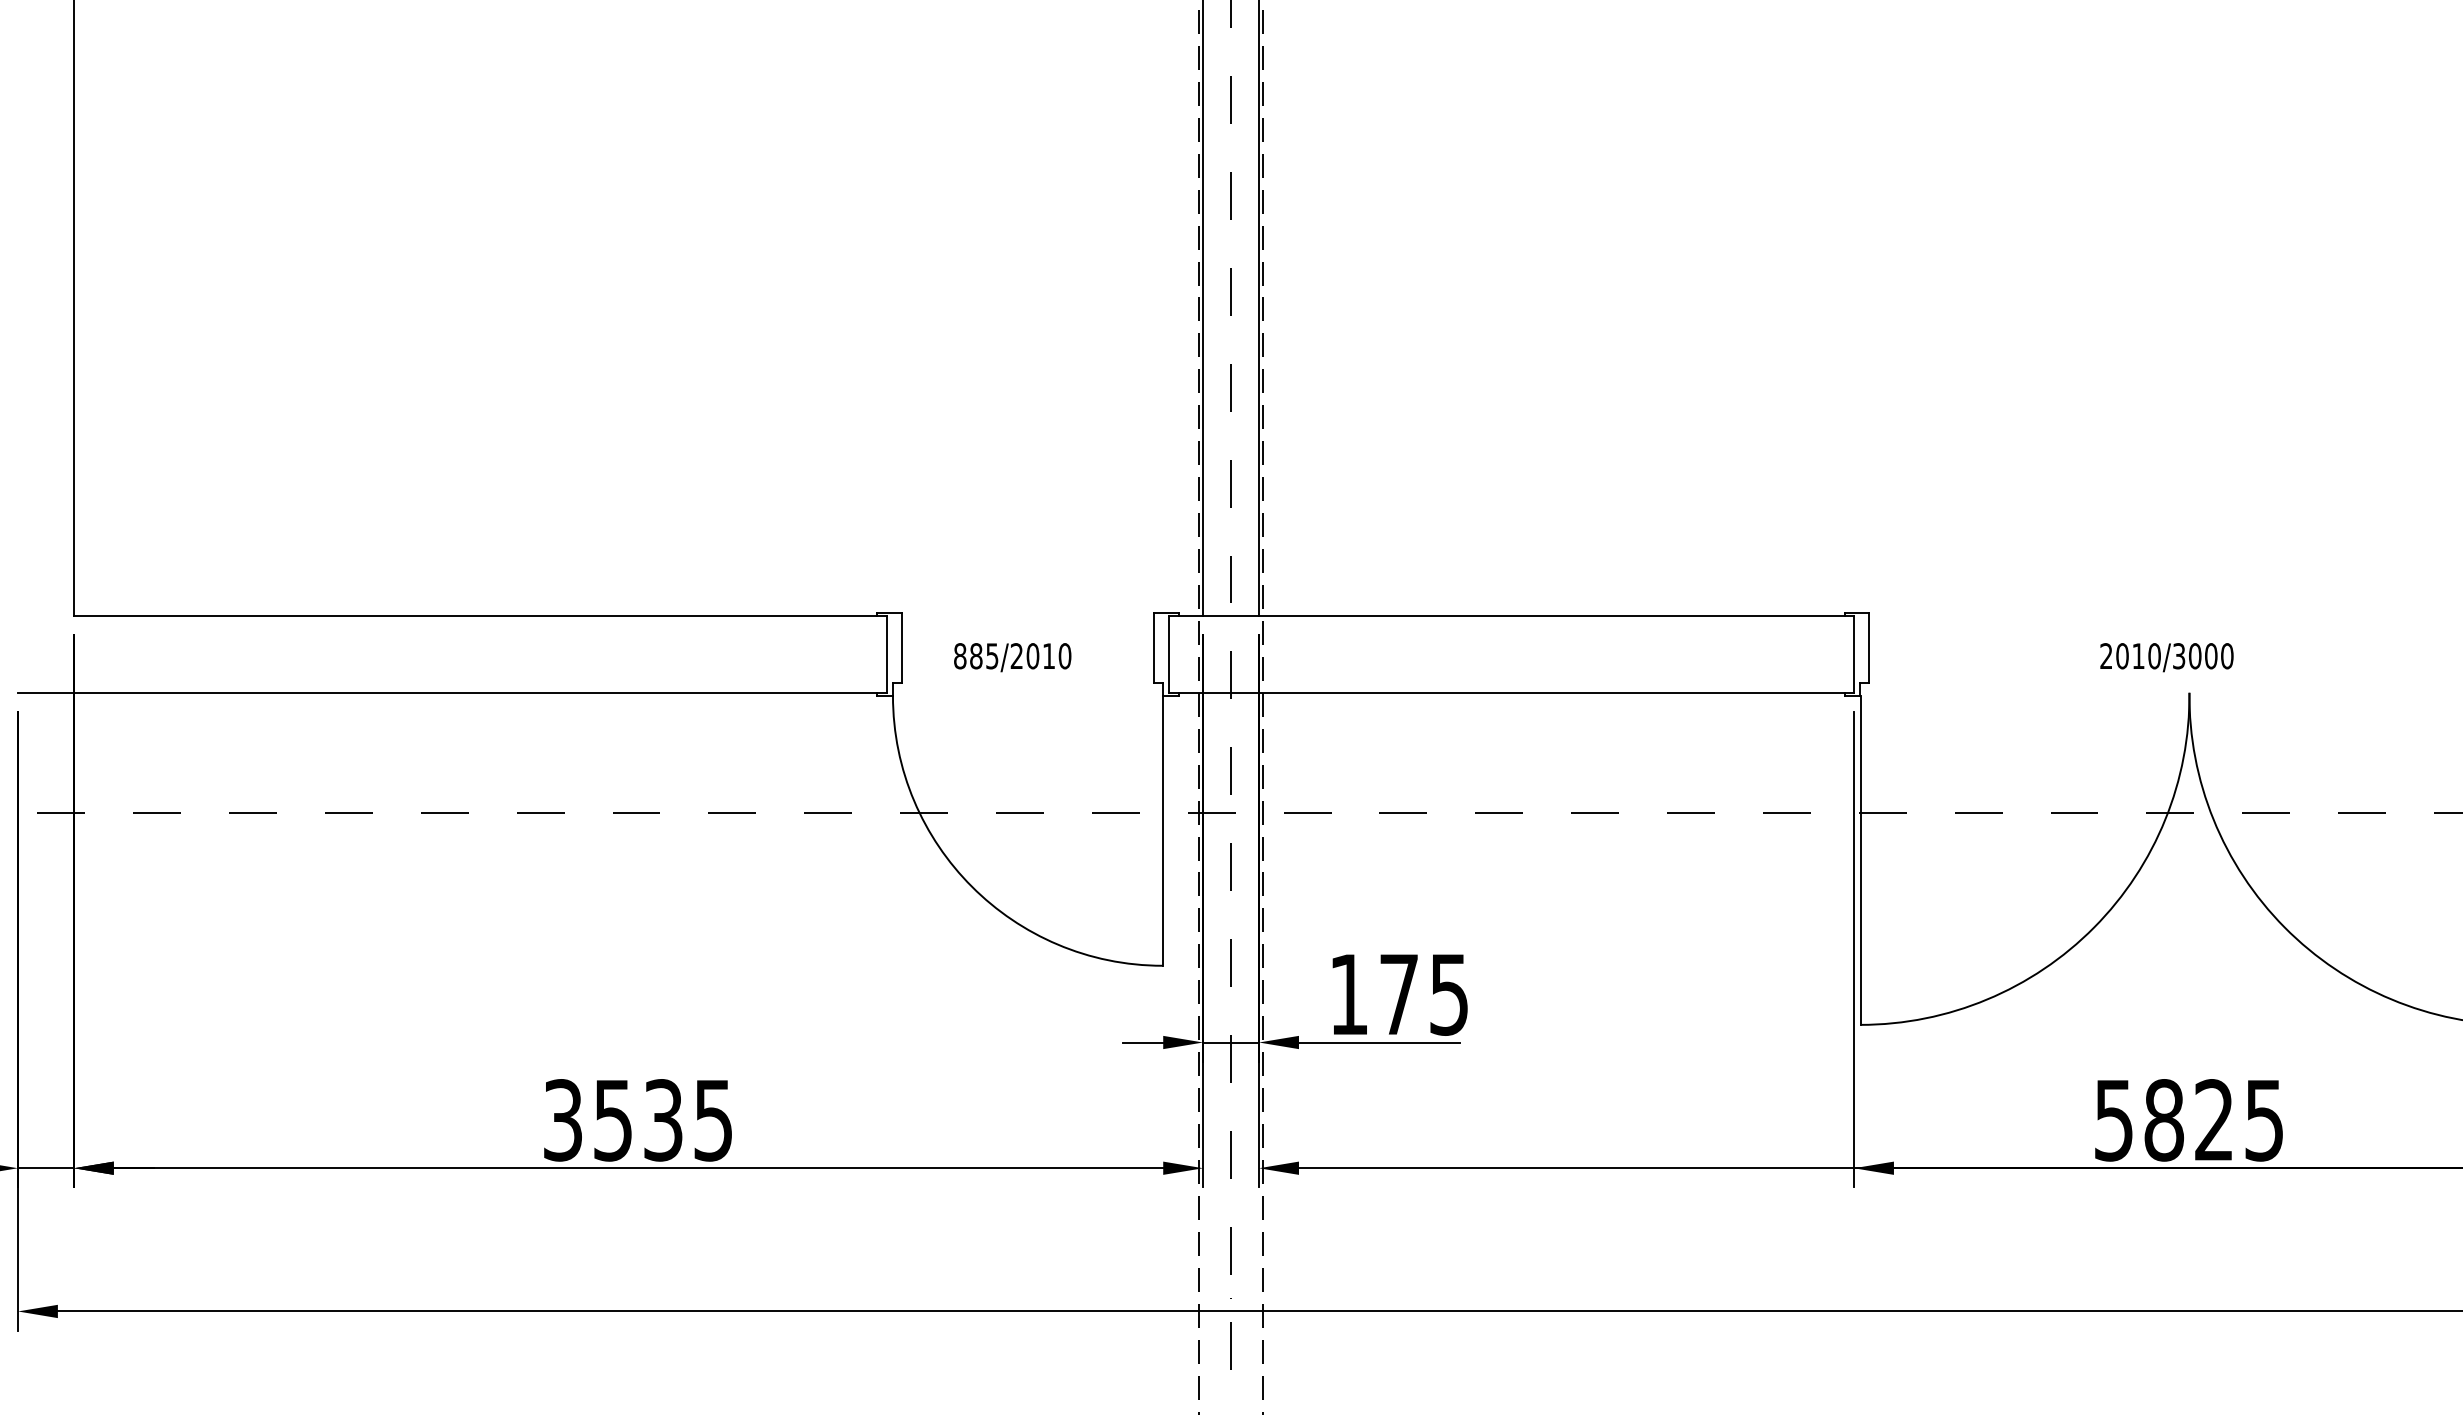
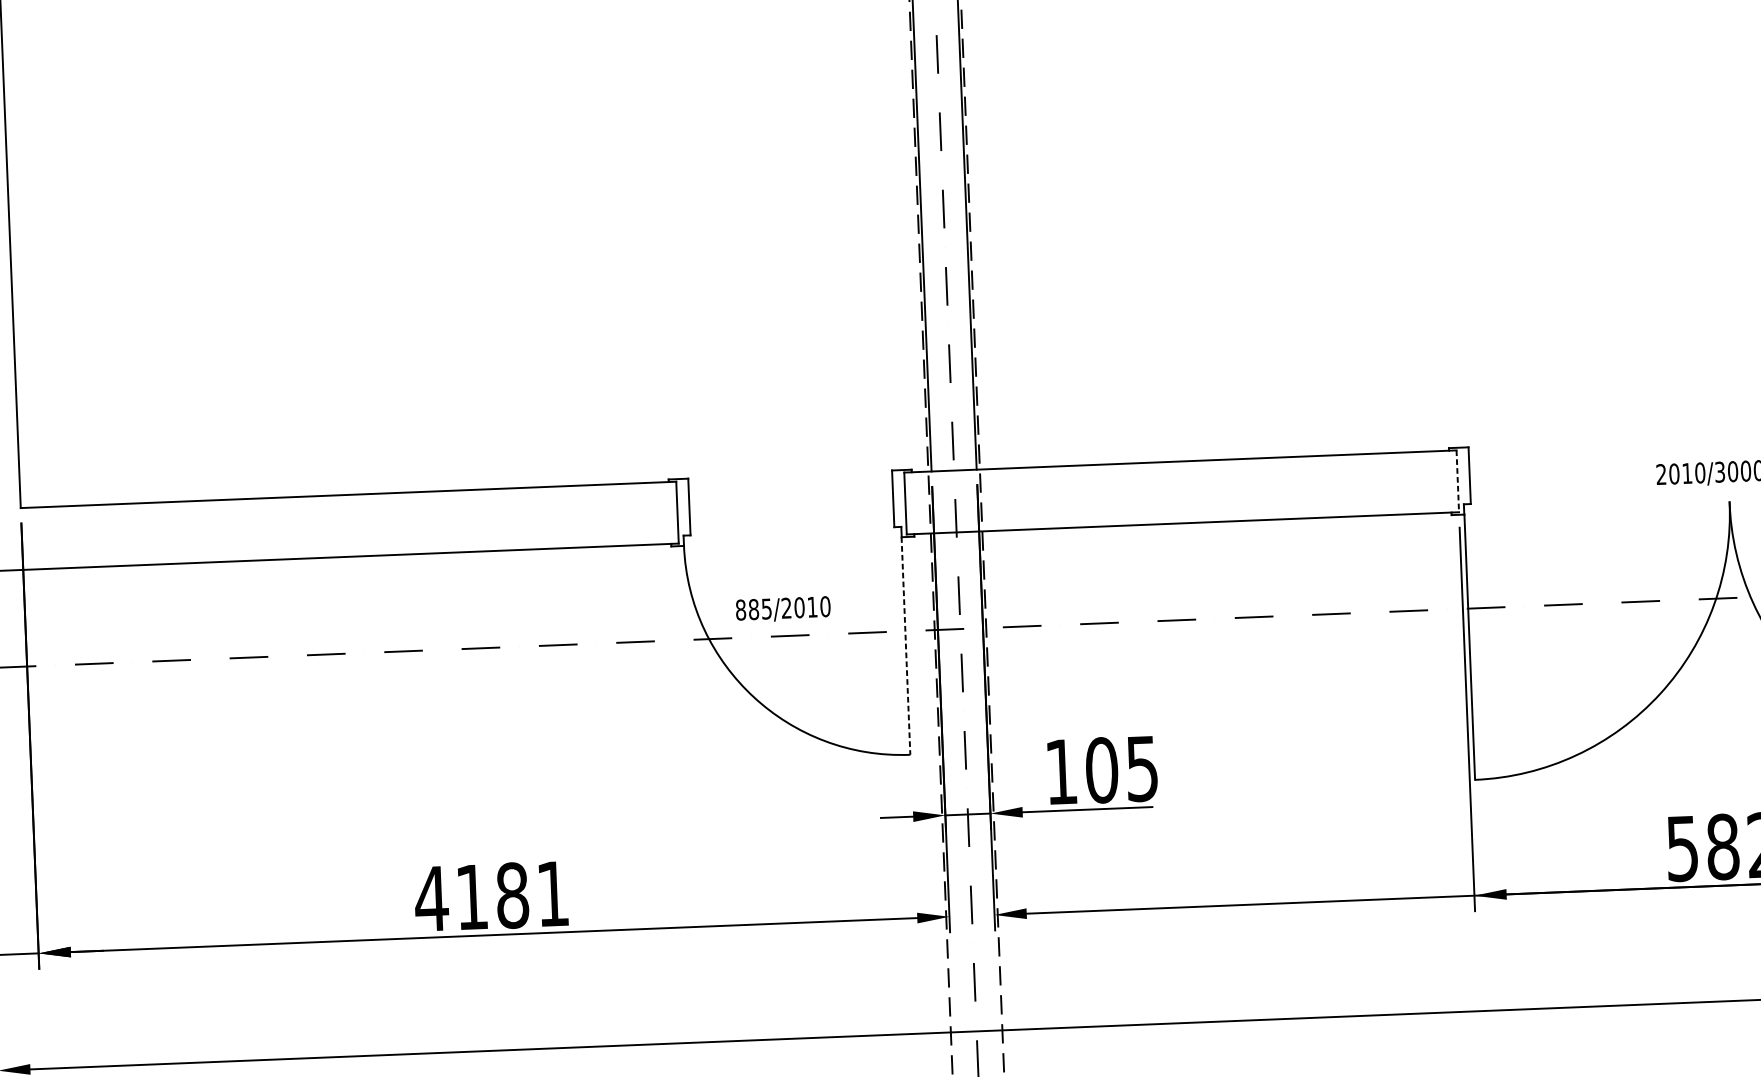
line: (1854, 654) -> (1458, 481), solid -> dashed
text: (1012, 657) -> (783, 609), moved
line: (1162, 830) -> (905, 645), solid -> dashed
text: (1399, 994) -> (1102, 770), 175 -> 105
text: (636, 1120) -> (490, 896), 3535 -> 4181

